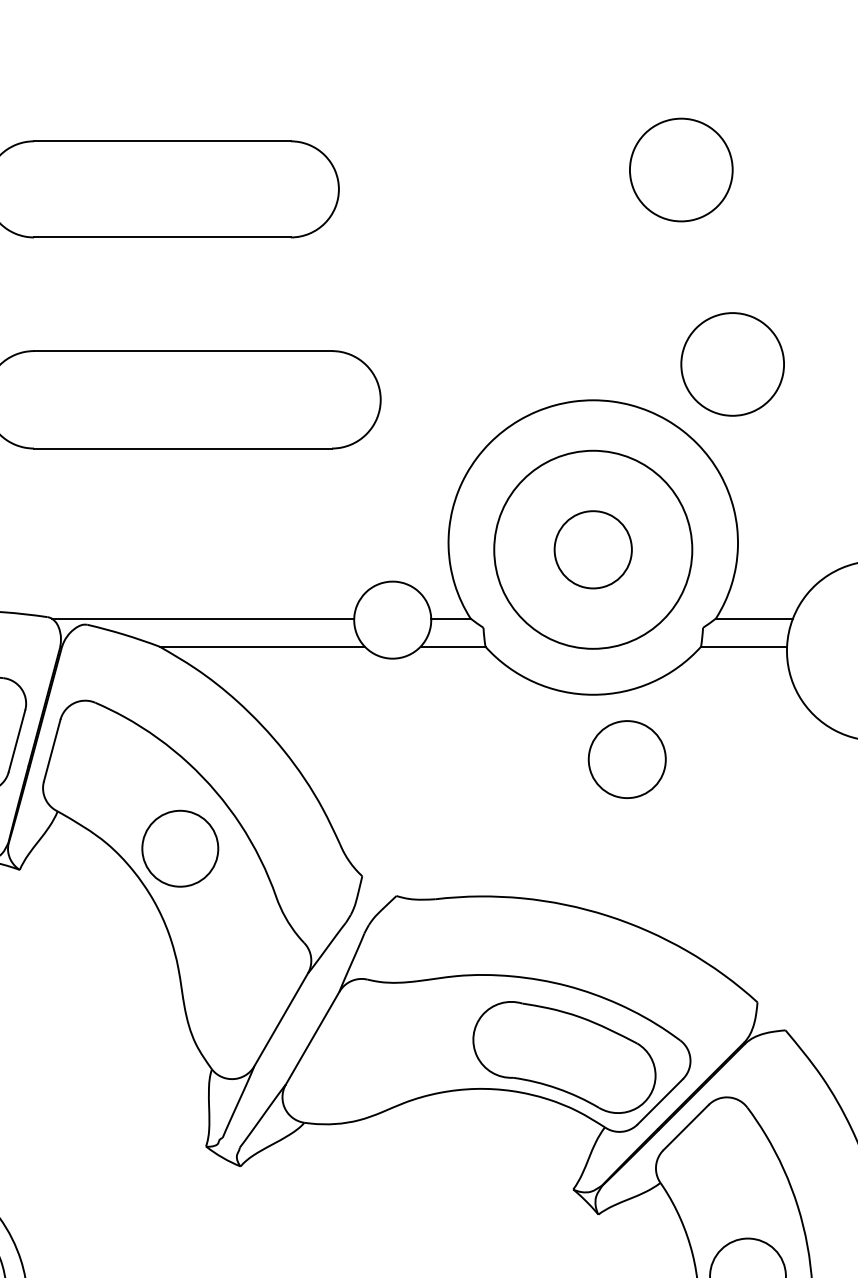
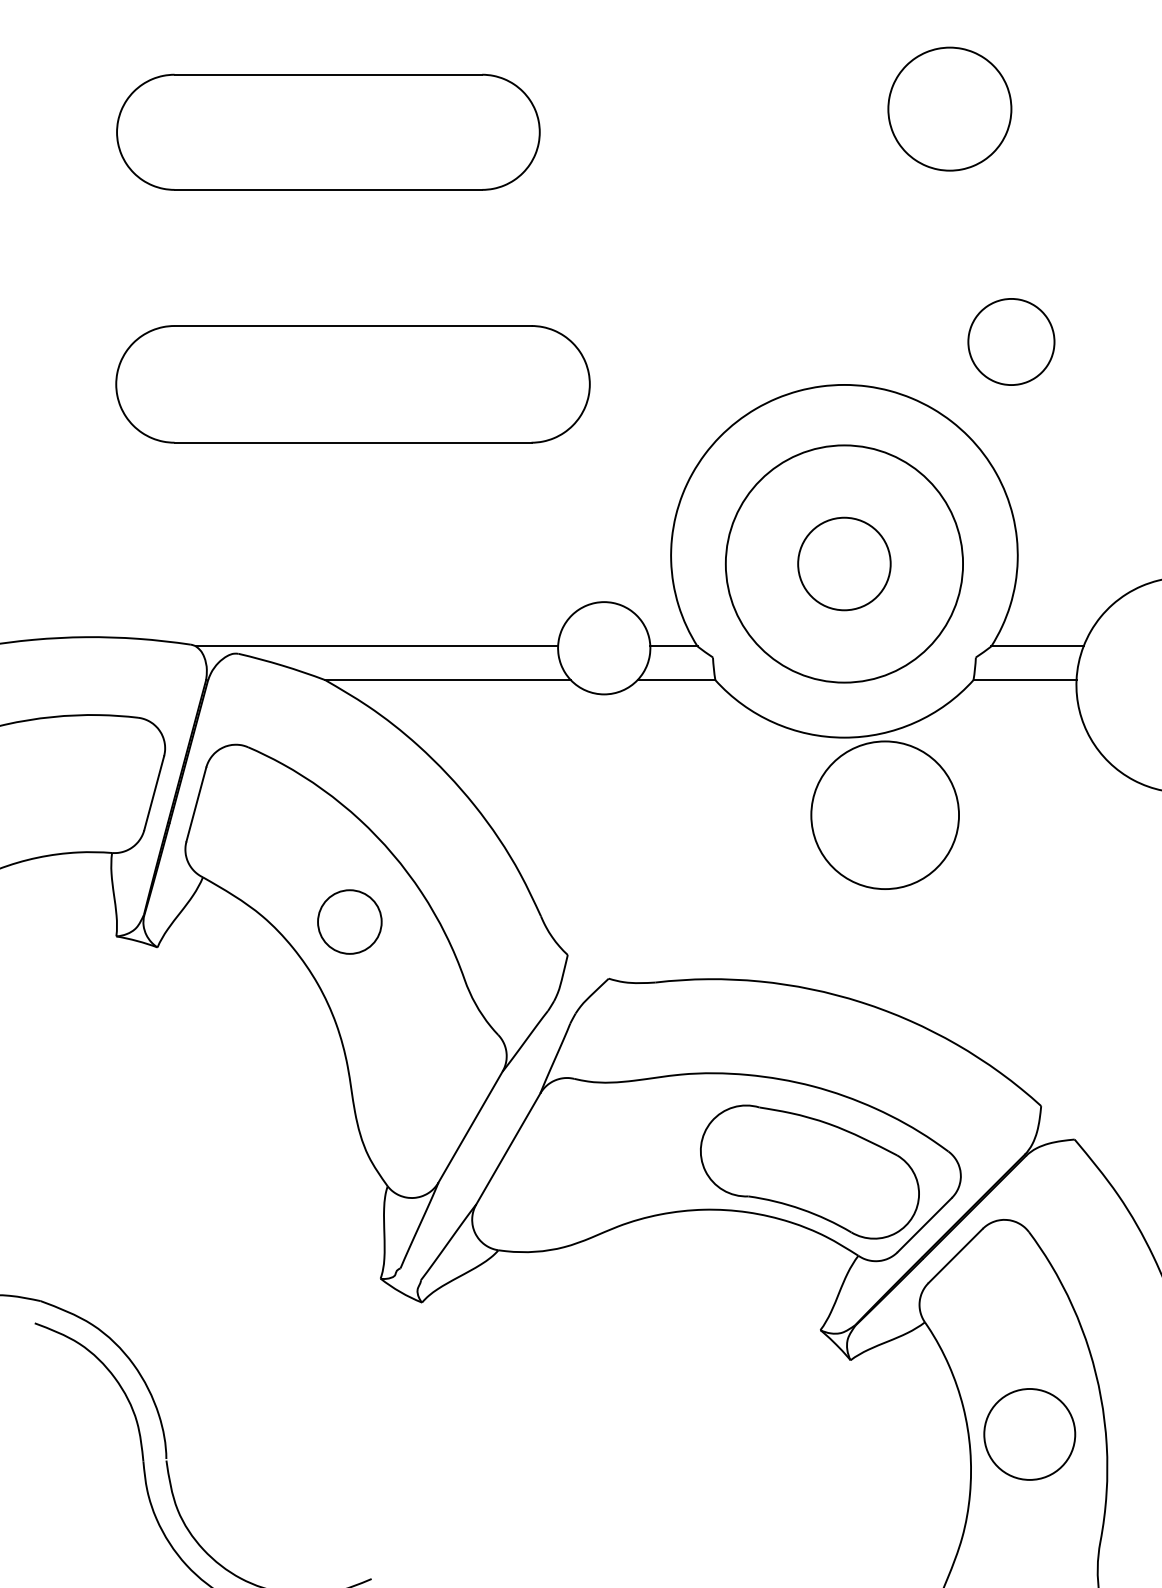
part: (732, 364) -> (1011, 341), size x0.7
circle: (627, 759) -> (885, 815), size x1.6
circle: (180, 848) -> (349, 921), size x0.7

